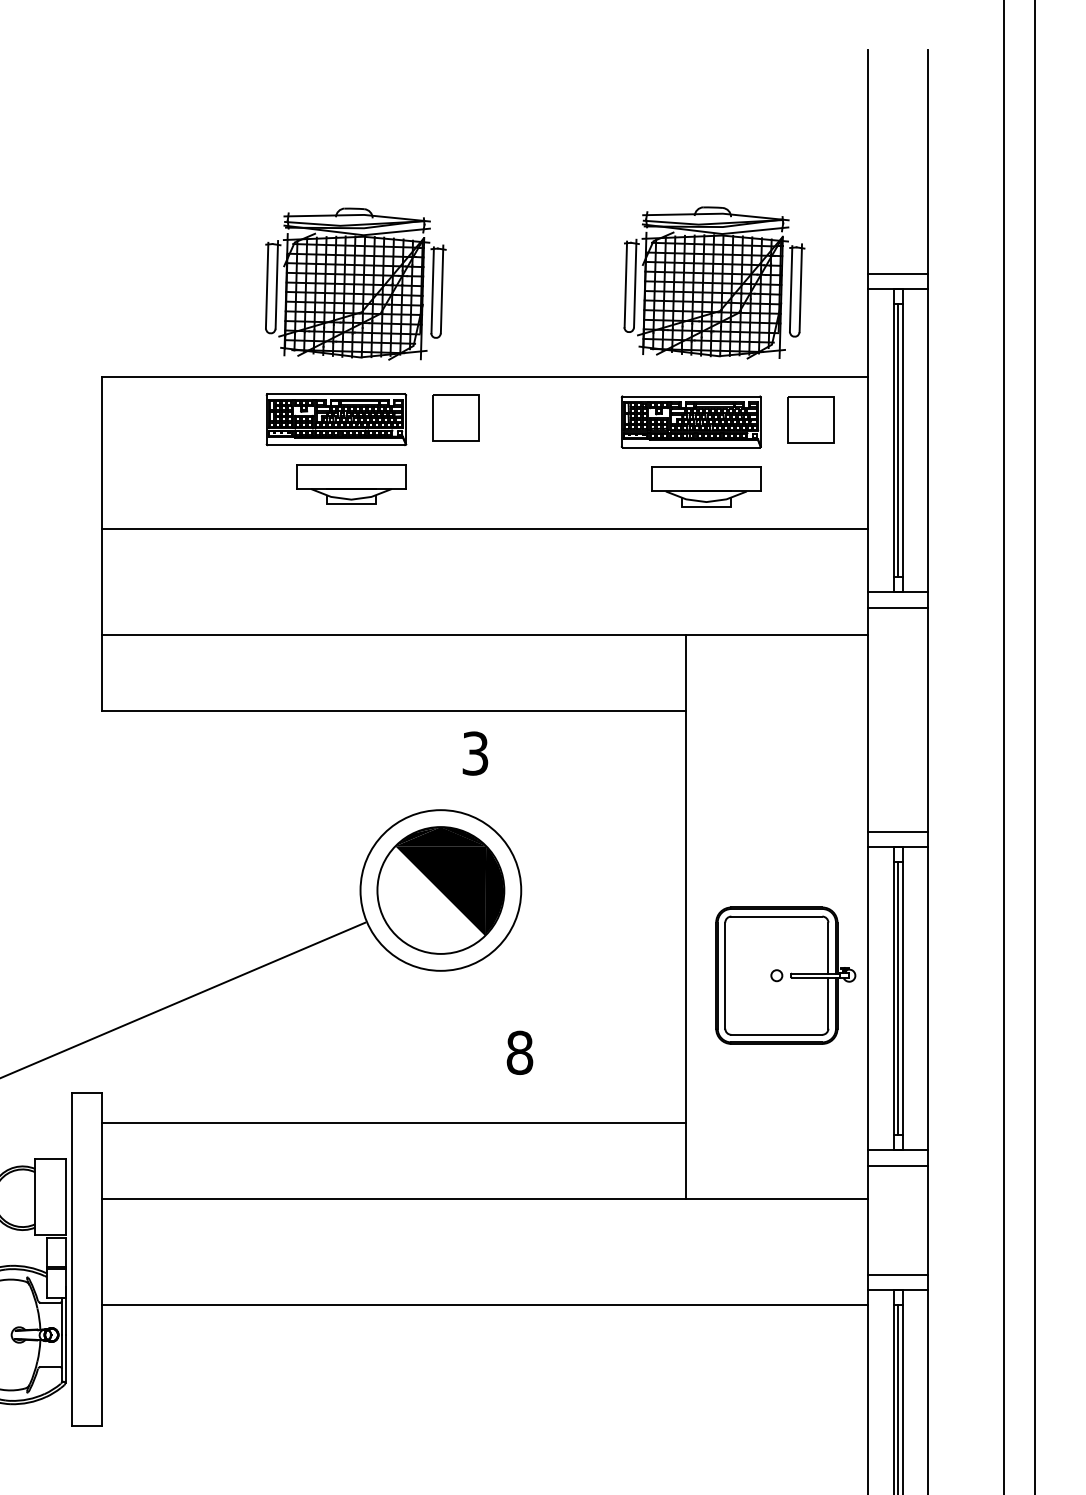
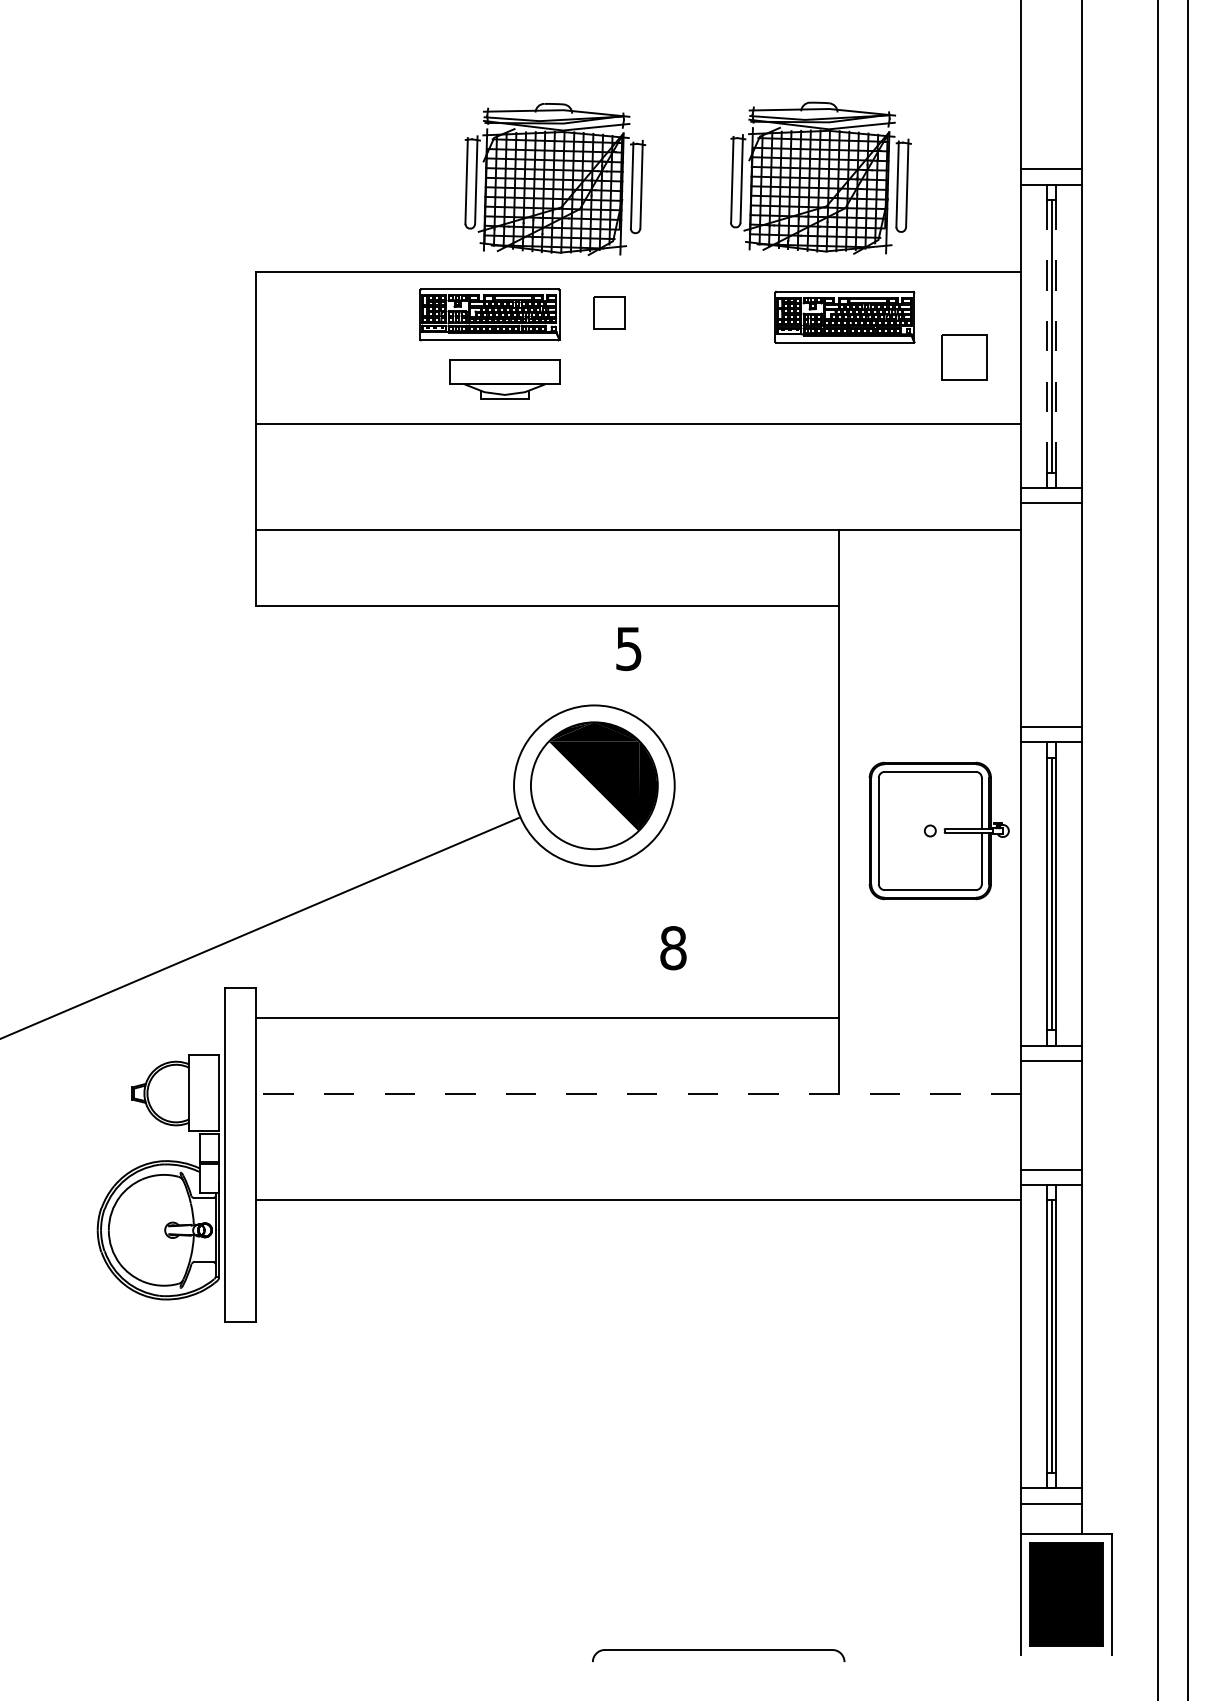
part: (714, 282) -> (820, 177), moved
part: (356, 284) -> (555, 179), moved
part: (456, 417) -> (609, 312), size x0.7
part: (811, 420) -> (964, 357), moved
line: (903, 440) -> (1056, 335), solid -> dashed
line: (894, 441) -> (1047, 336), solid -> dashed
part: (706, 486) -> (859, 381), removed
text: (475, 753) -> (628, 648), 3 -> 5
part: (785, 975) -> (938, 830), moved
line: (485, 1199) -> (638, 1094), solid -> dashed

